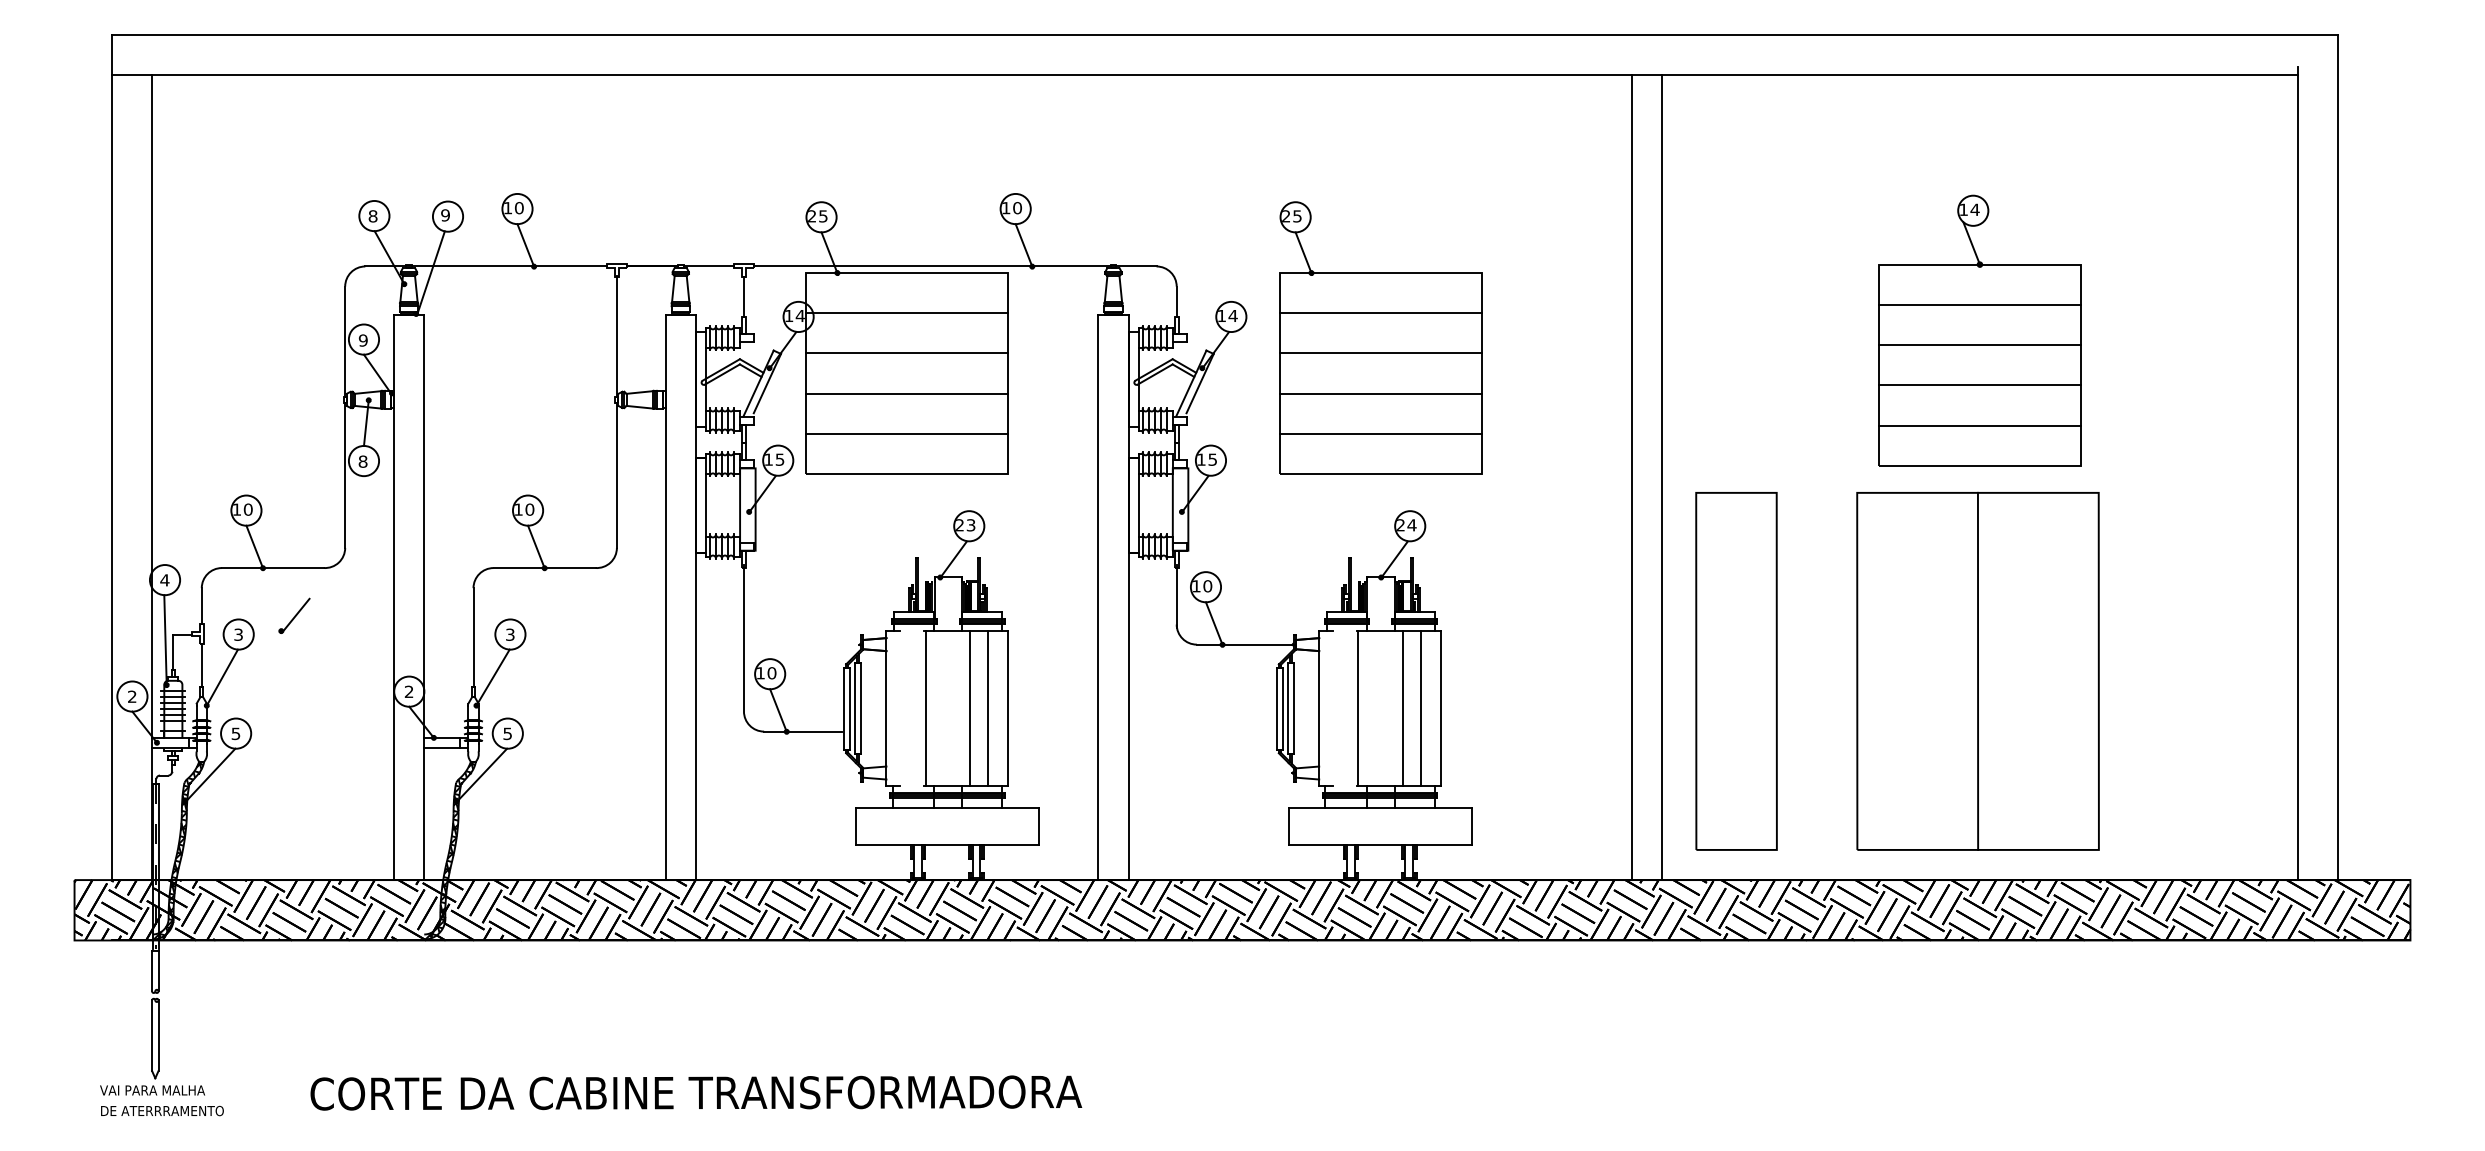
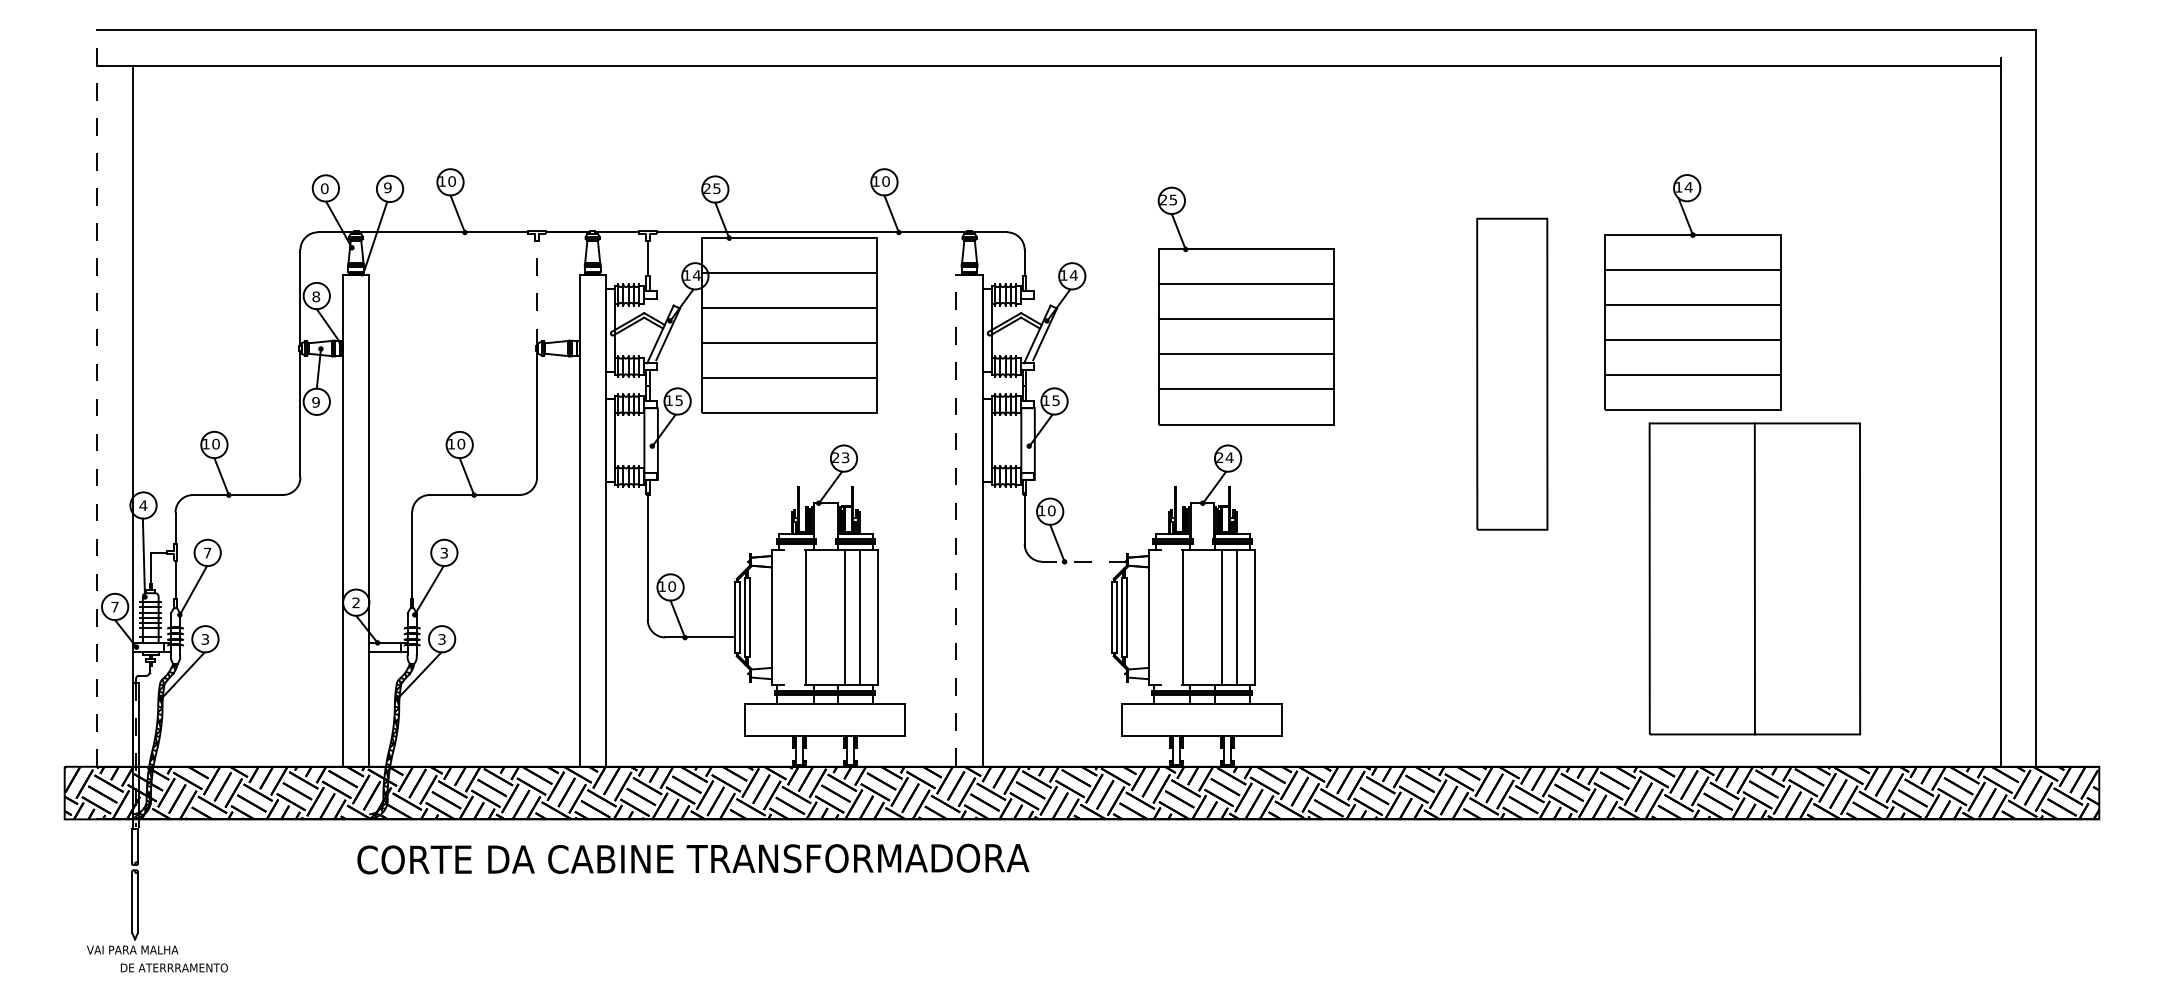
text: (372, 216) -> (324, 188), 8 -> 0
part: (1979, 330) -> (1692, 292), moved
line: (616, 336) -> (536, 293), solid -> dashed
part: (1380, 337) -> (1245, 305), moved
text: (362, 340) -> (315, 296), 9 -> 8
line: (112, 457) -> (97, 398), solid -> dashed
text: (362, 461) -> (315, 402), 8 -> 9
line: (1631, 476) -> (1420, 415), removed
line: (1661, 476) -> (1446, 415), removed
line: (1098, 596) -> (956, 519), solid -> dashed
part: (294, 615) -> (256, 536), removed
text: (238, 634) -> (207, 552), 3 -> 7
line: (1245, 644) -> (1084, 561), solid -> dashed
part: (1977, 670) -> (1754, 578), moved
part: (1736, 671) -> (1512, 374), moved
text: (132, 696) -> (115, 606), 2 -> 7
text: (236, 733) -> (205, 639), 5 -> 3
text: (507, 733) -> (441, 639), 5 -> 3
text: (696, 1092) -> (693, 858), moved
text: (162, 1110) -> (174, 967), moved

